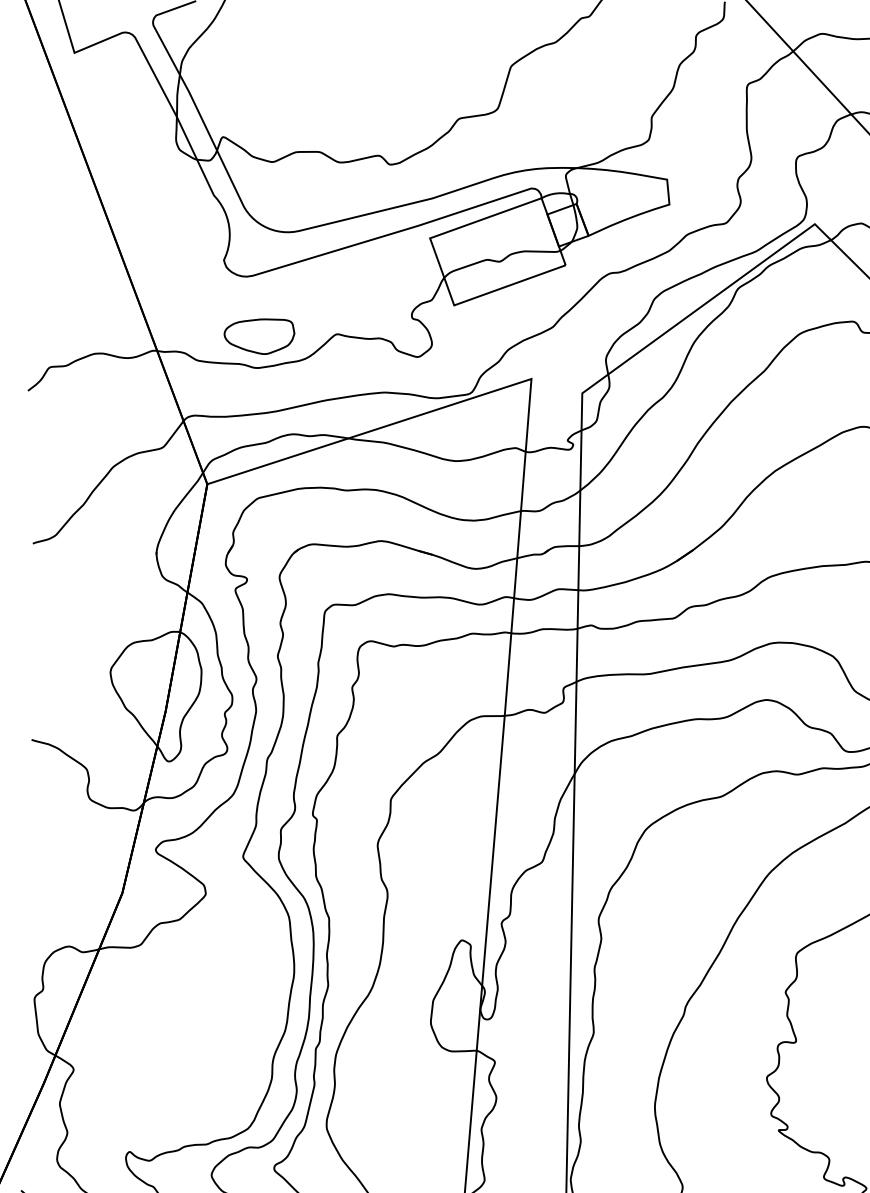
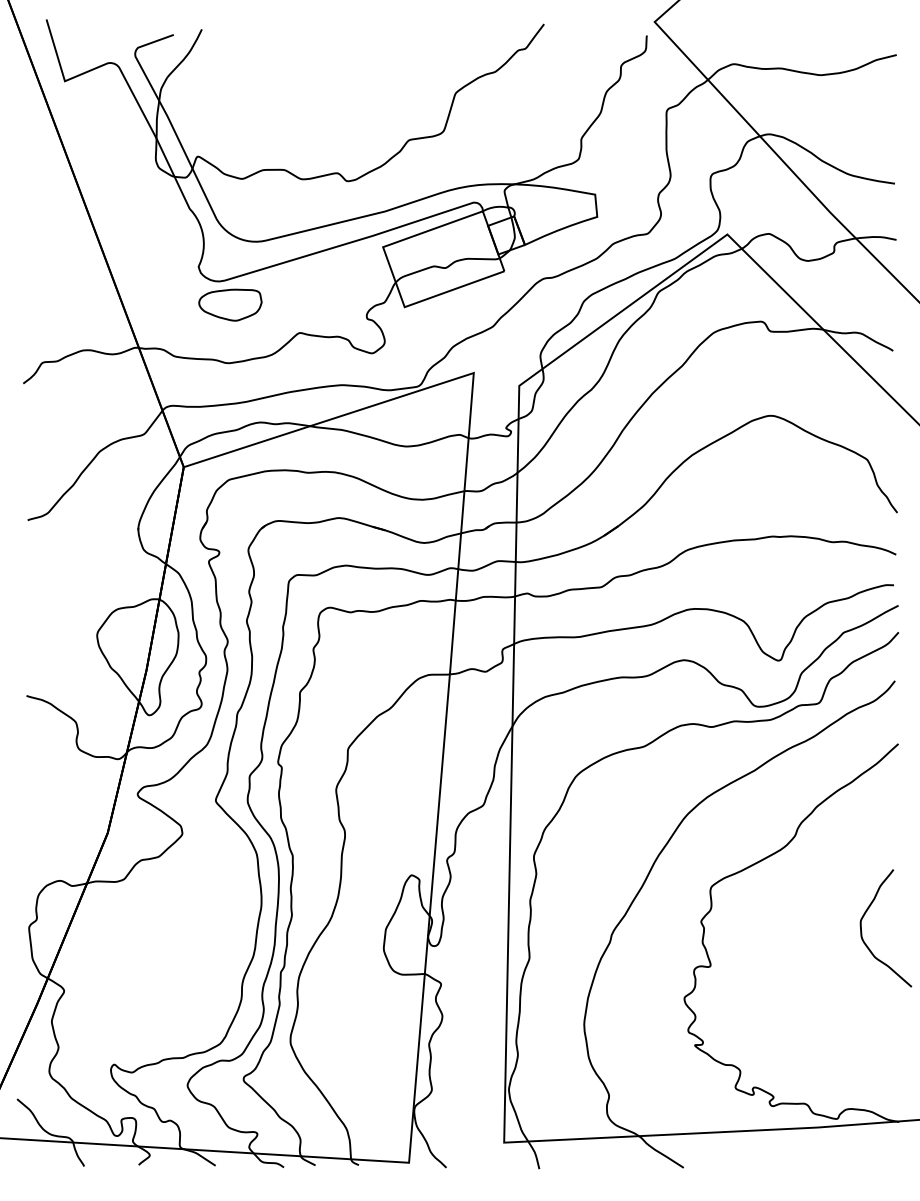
part: (259, 335) -> (230, 304), moved

